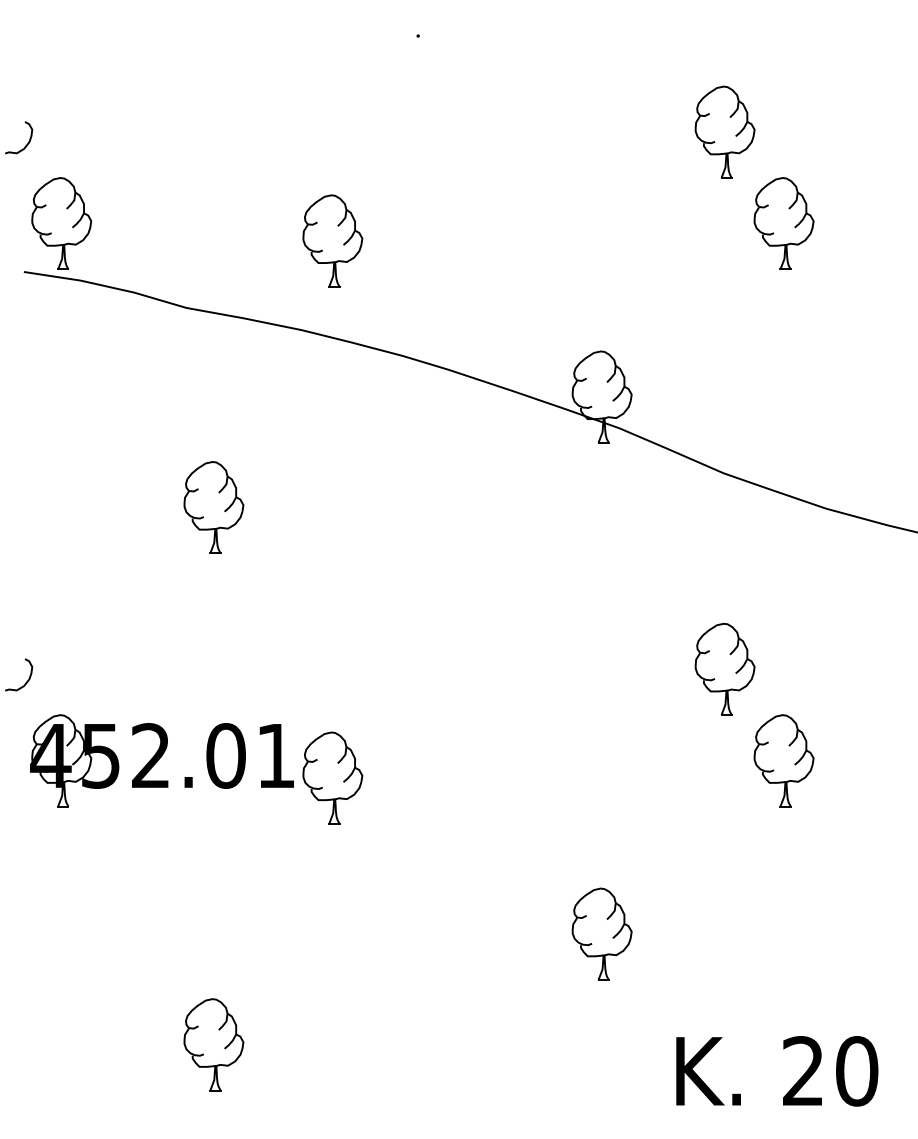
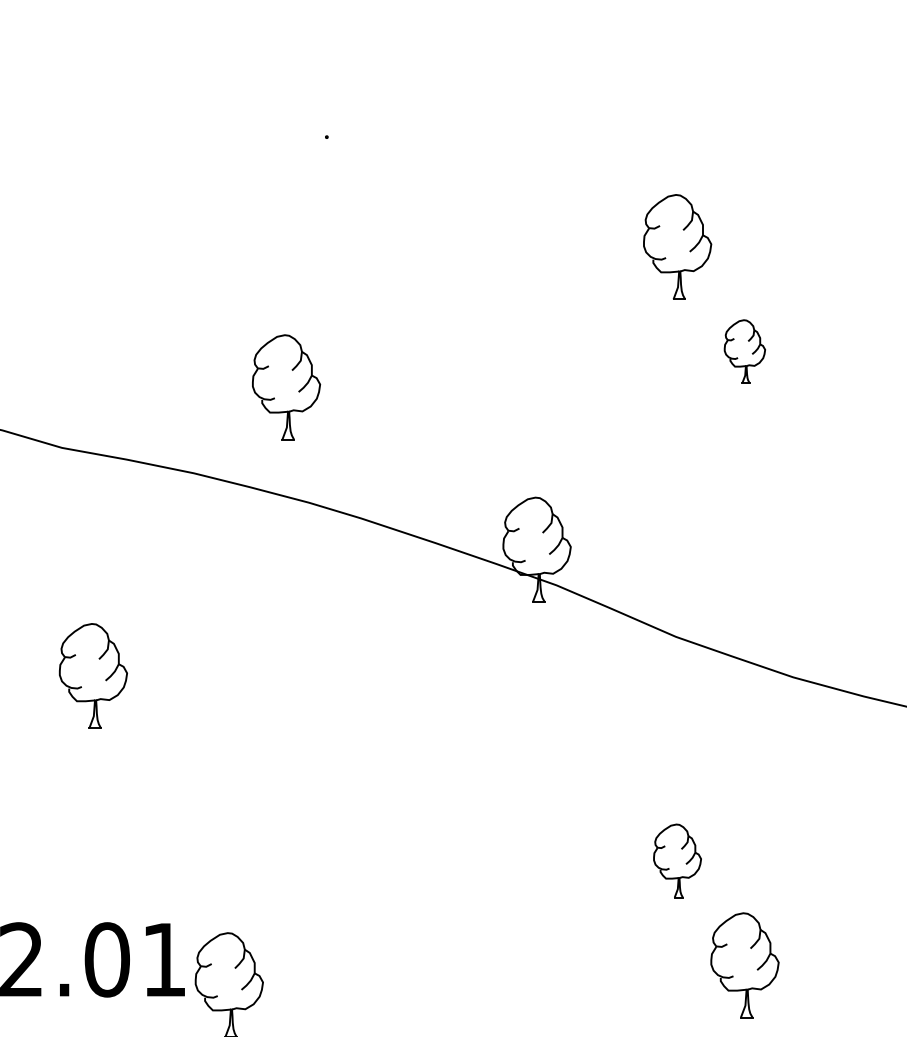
part: (783, 223) -> (744, 351), size x0.6
part: (332, 240) -> (286, 386), moved
part: (724, 669) -> (676, 861), size x0.7

